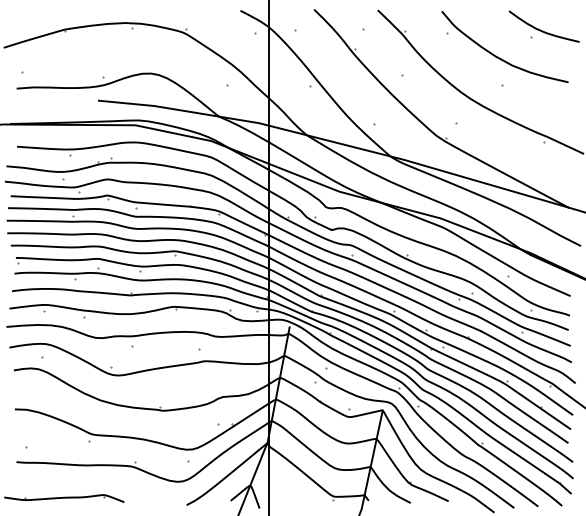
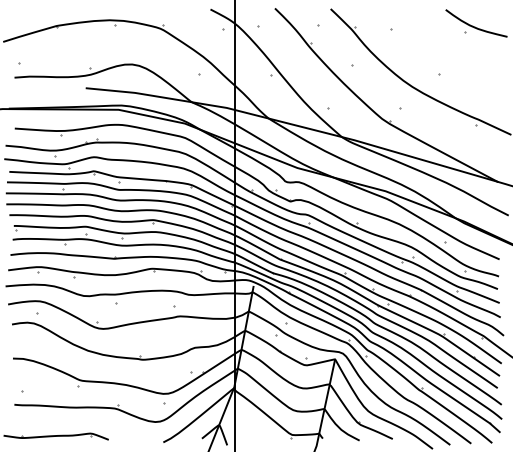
curve: (496, 55) -> (434, 48), removed

